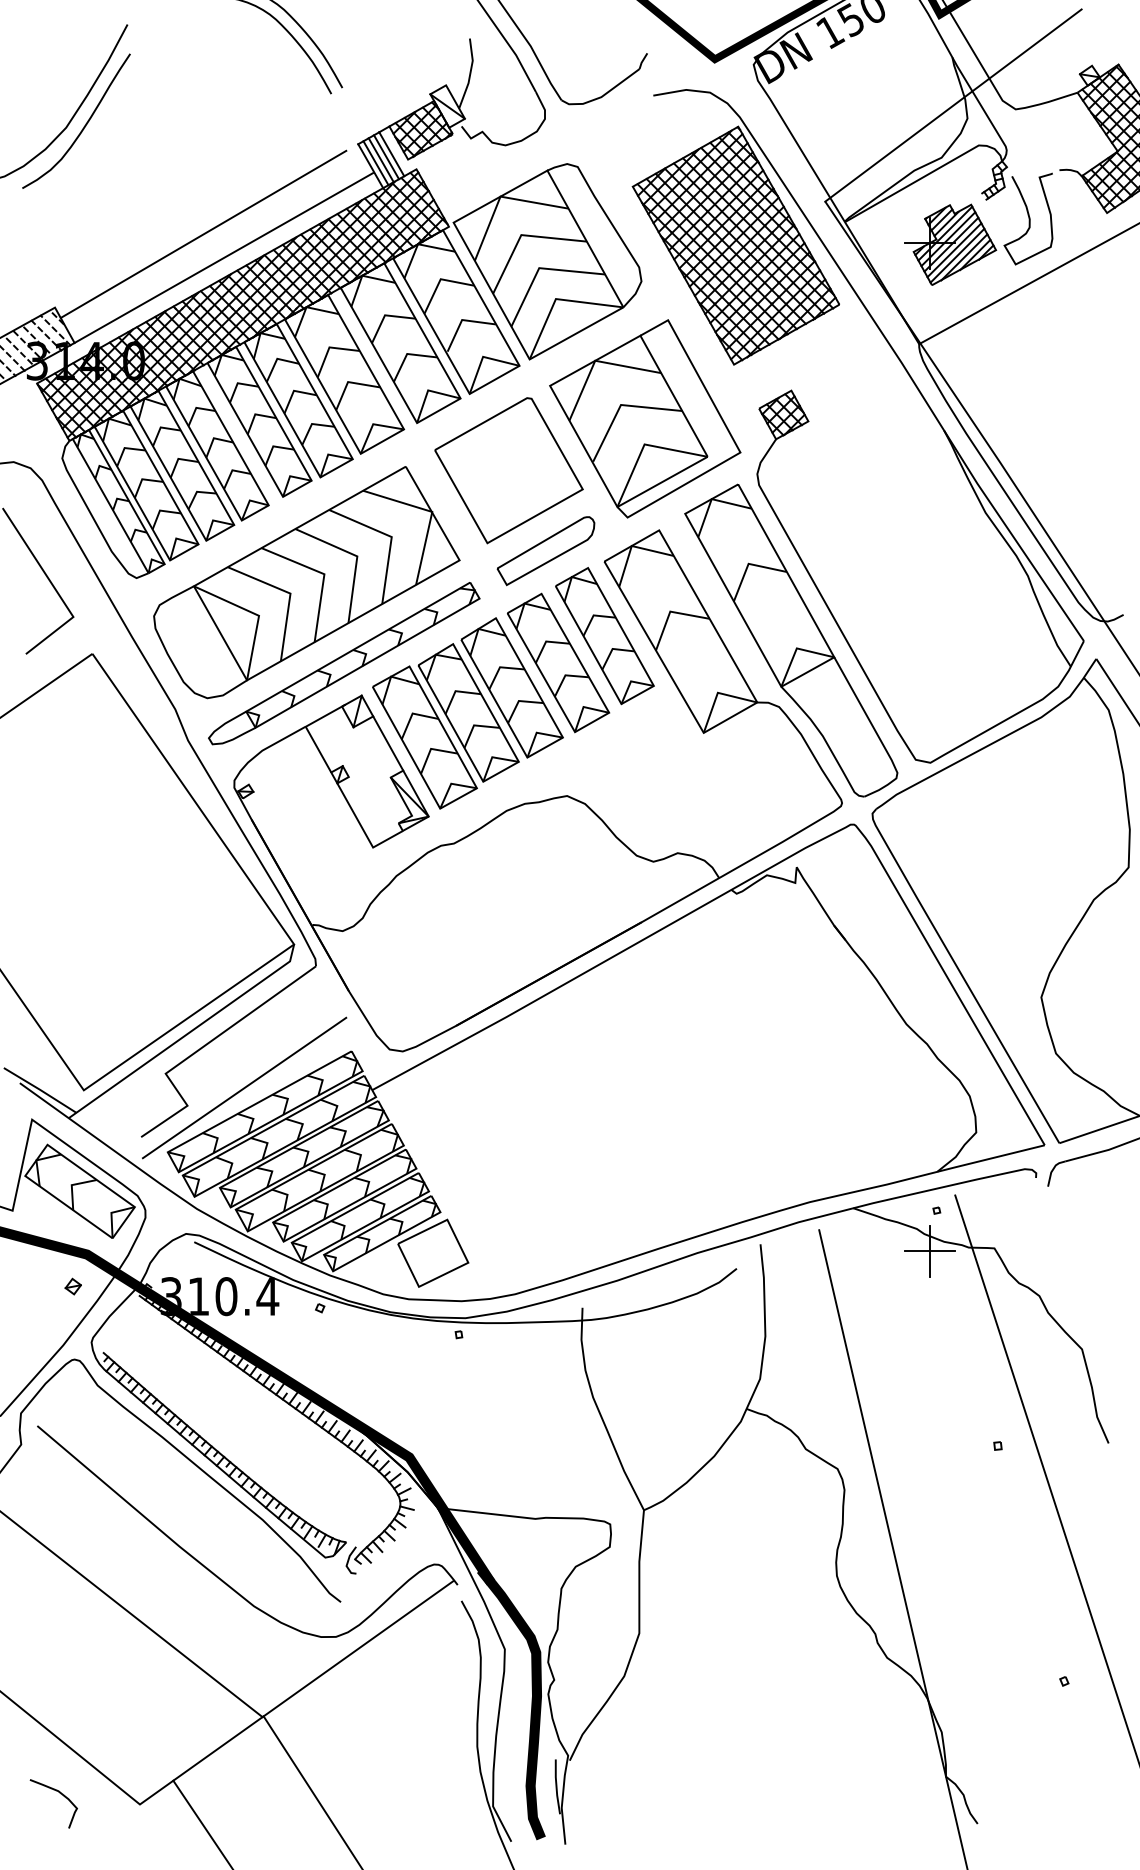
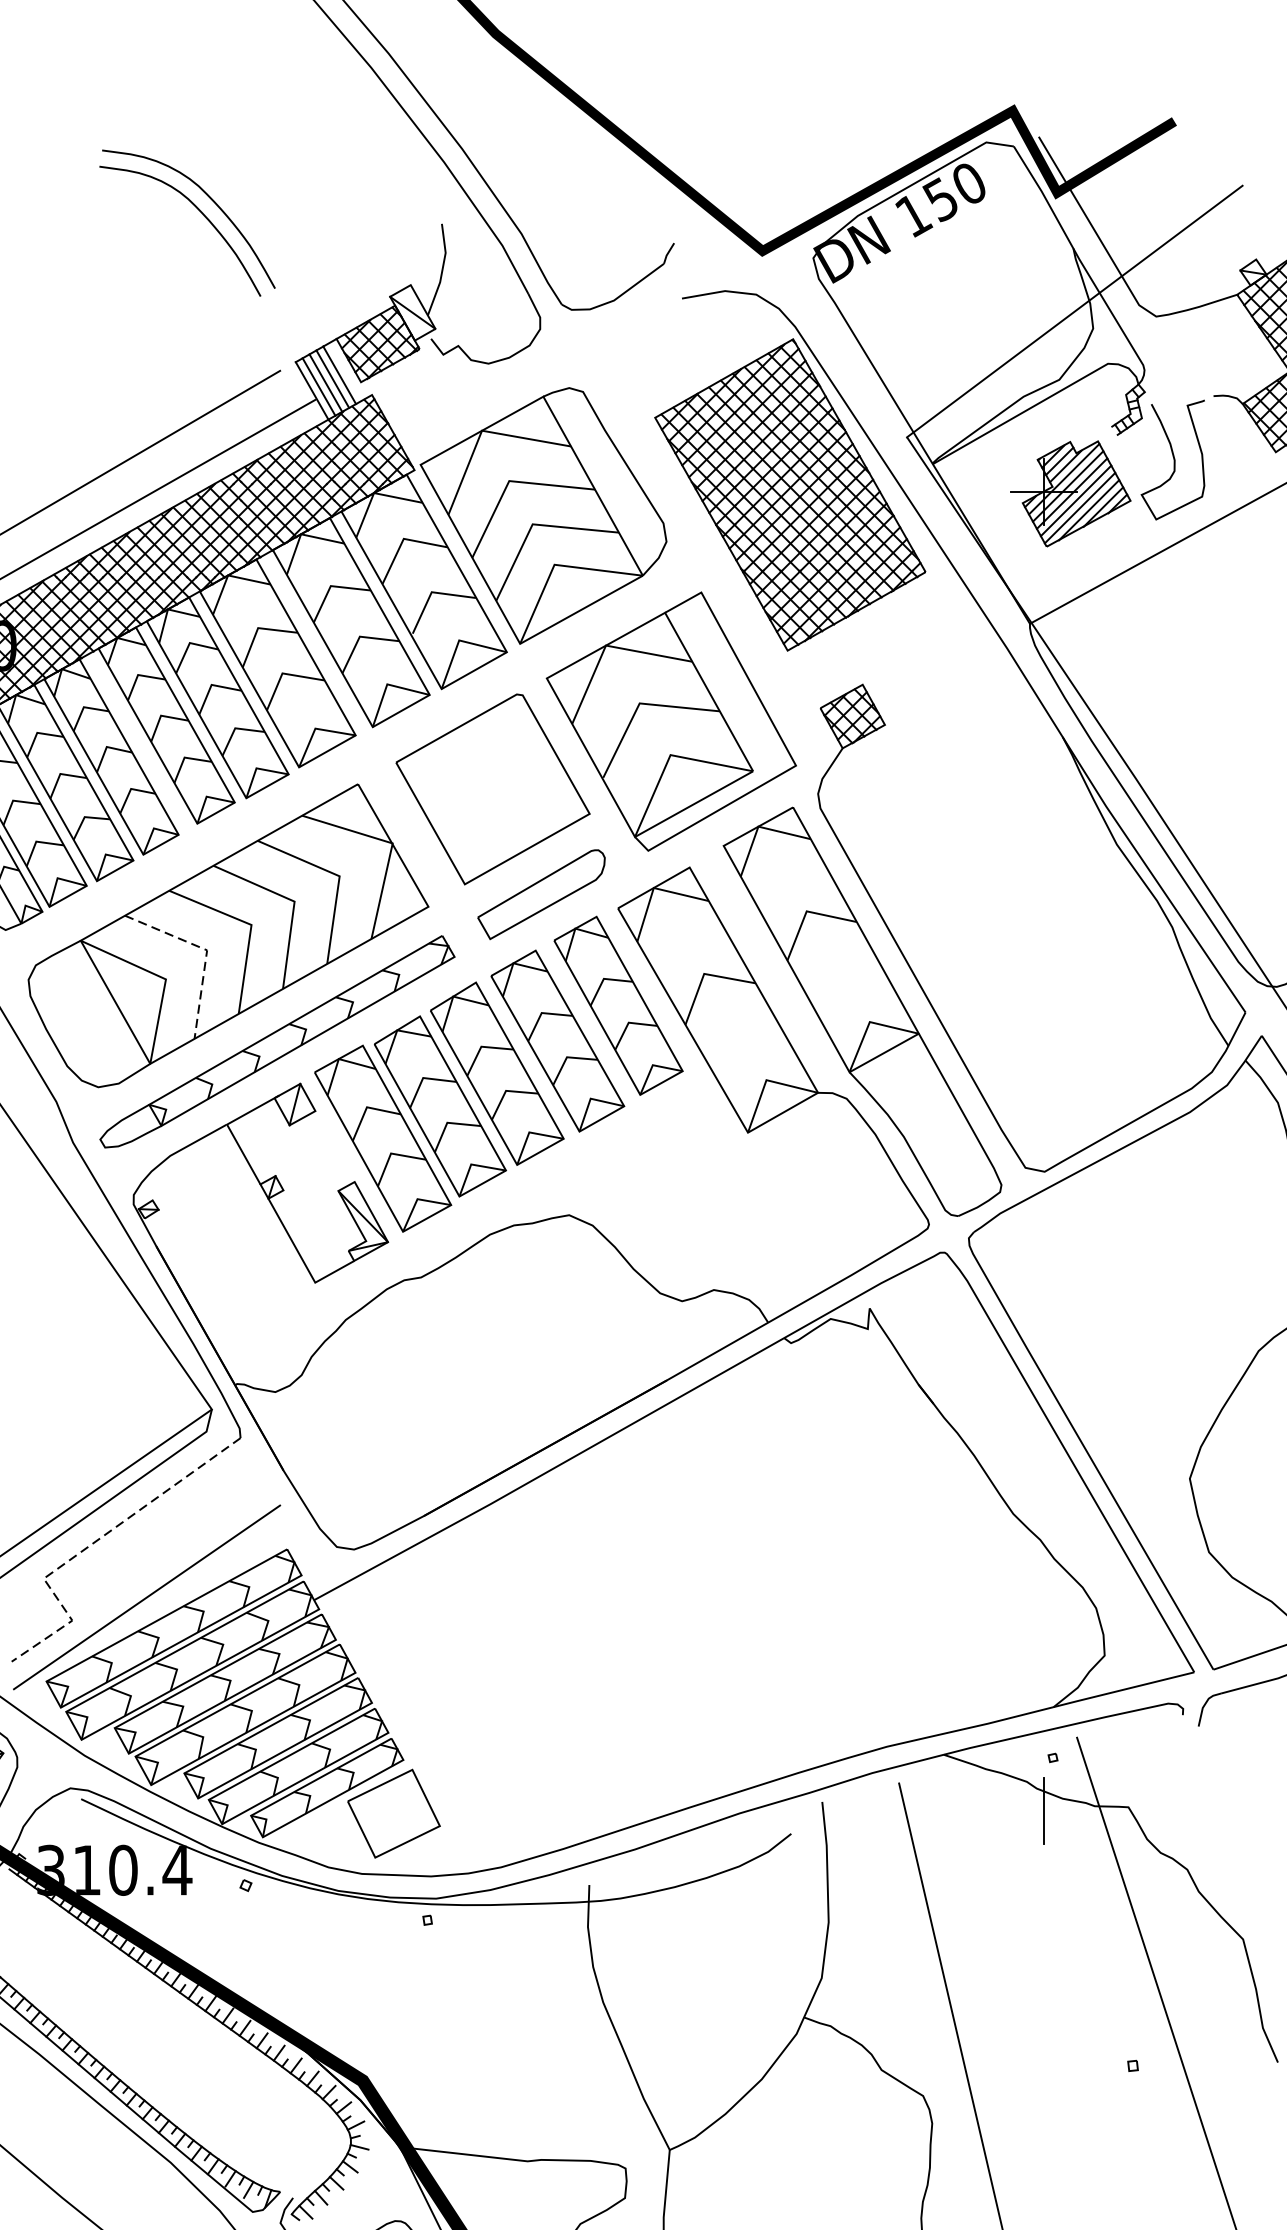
line: (290, 593) -> (207, 950), solid -> dashed
line: (388, 743) -> (335, 1146), removed
line: (200, 1048) -> (89, 1545), solid -> dashed
line: (929, 1251) -> (1043, 1811), removed

